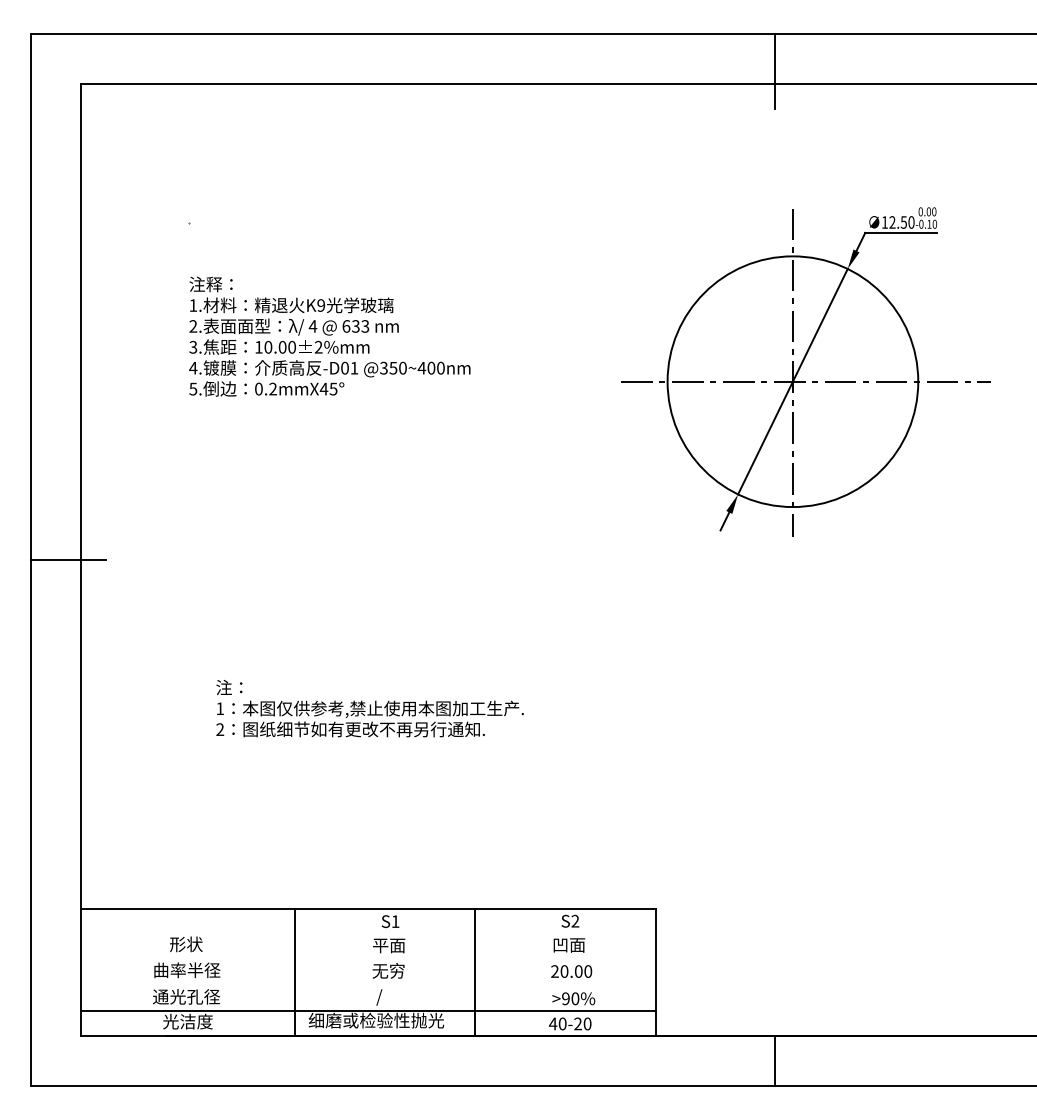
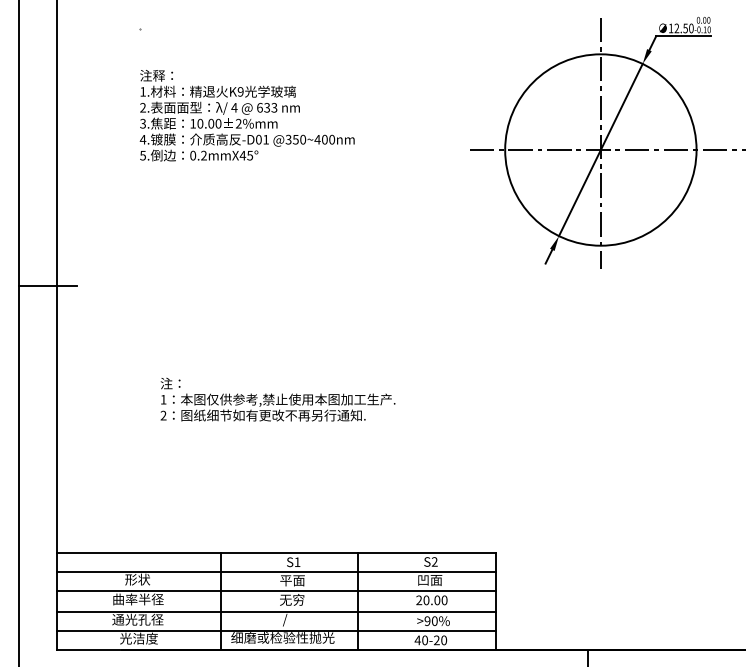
line: (368, 934) -> (276, 572), added
line: (368, 959) -> (276, 591), added
line: (368, 986) -> (276, 611), added

